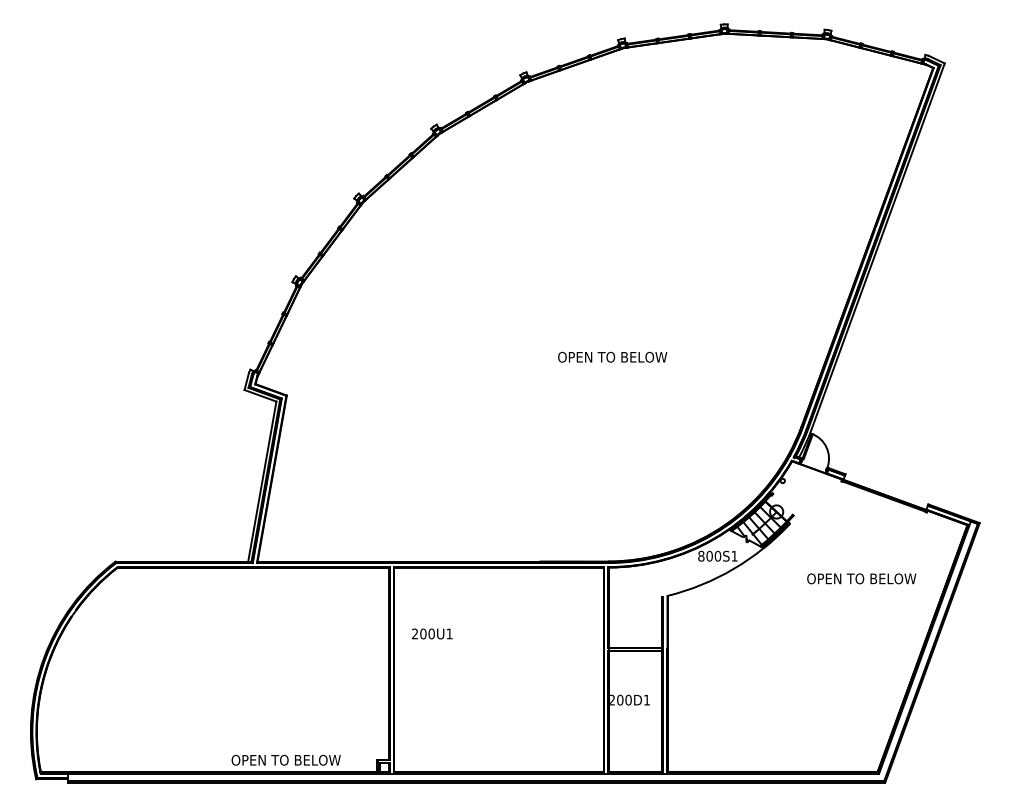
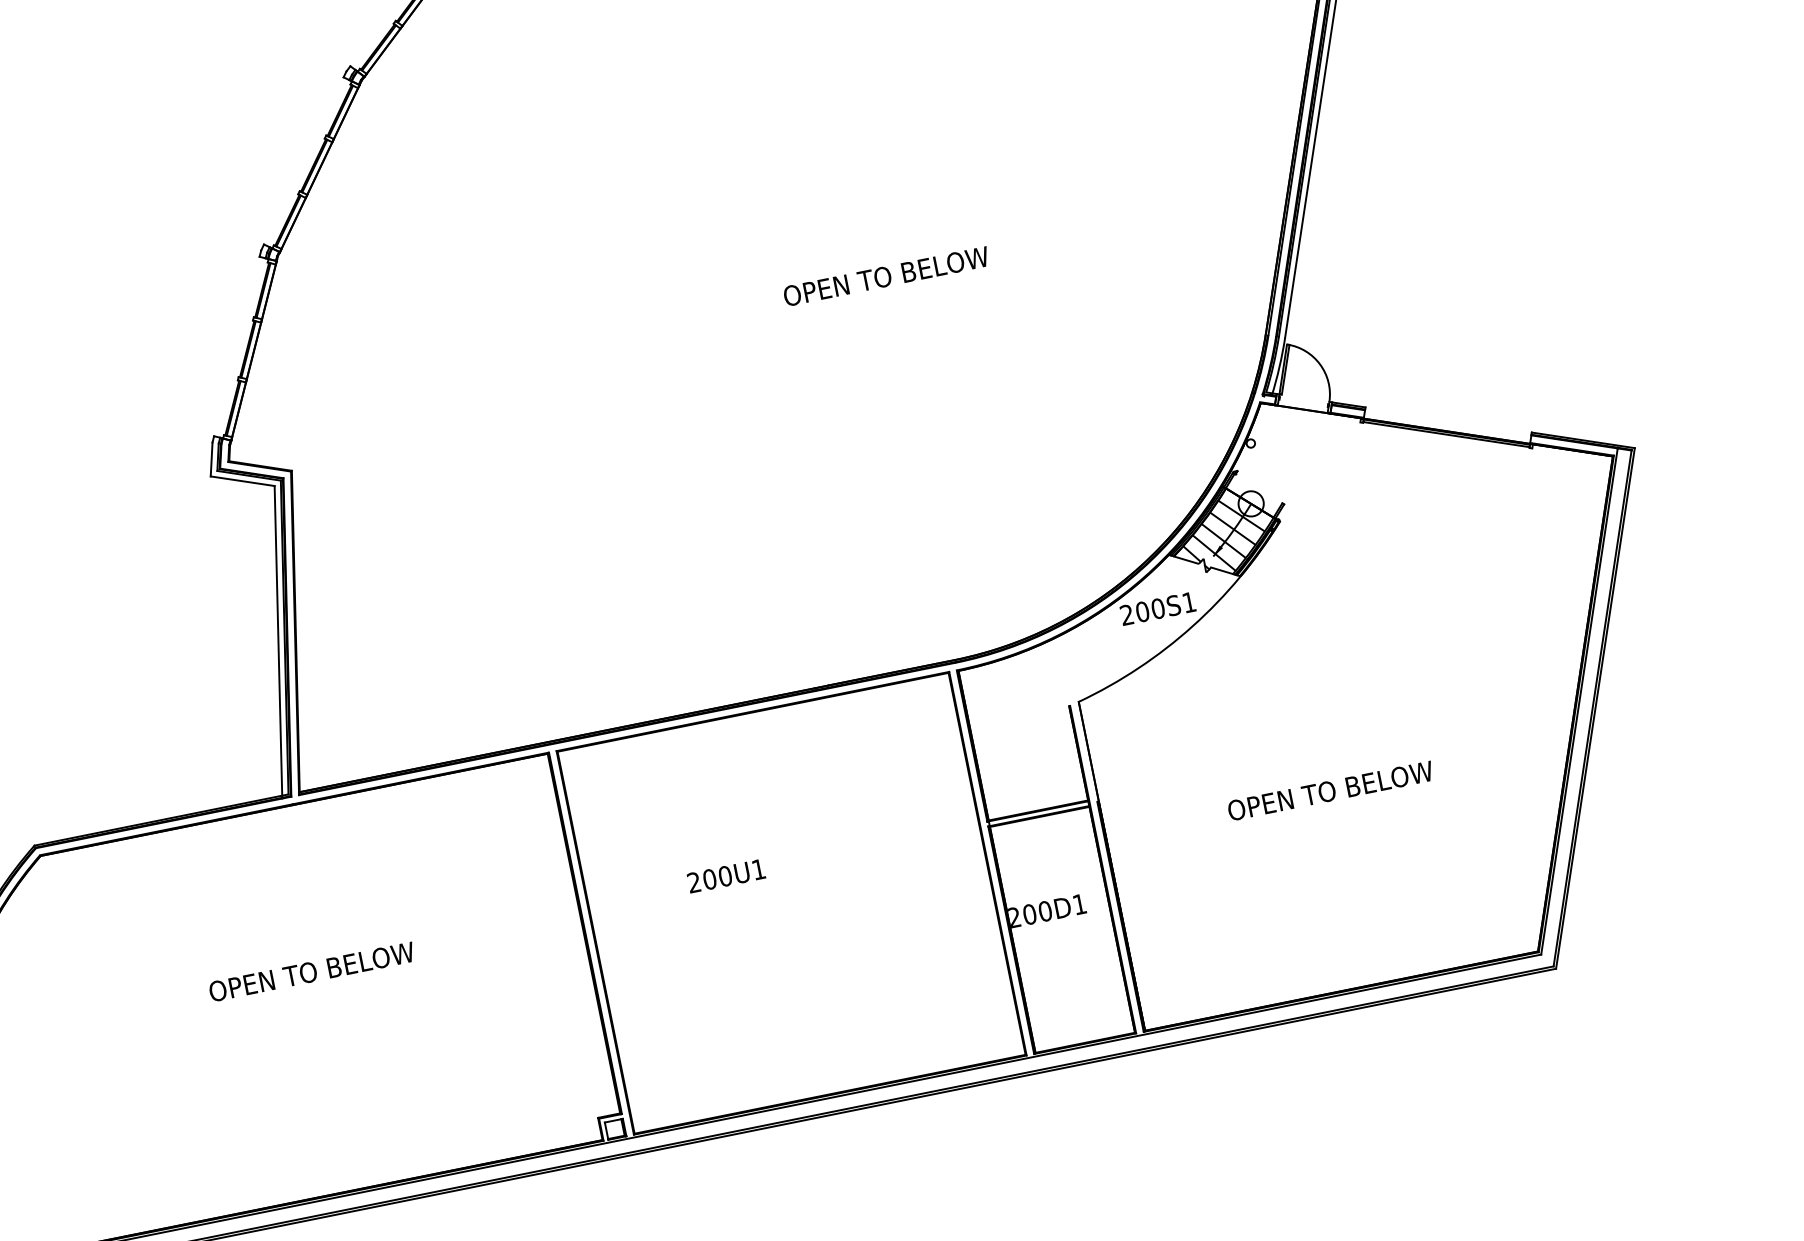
text: (701, 556) -> (1127, 615), 800S1 -> 200S1
text: (861, 578) -> (1330, 790), moved
text: (432, 633) -> (726, 875), moved
text: (285, 759) -> (310, 970), moved

